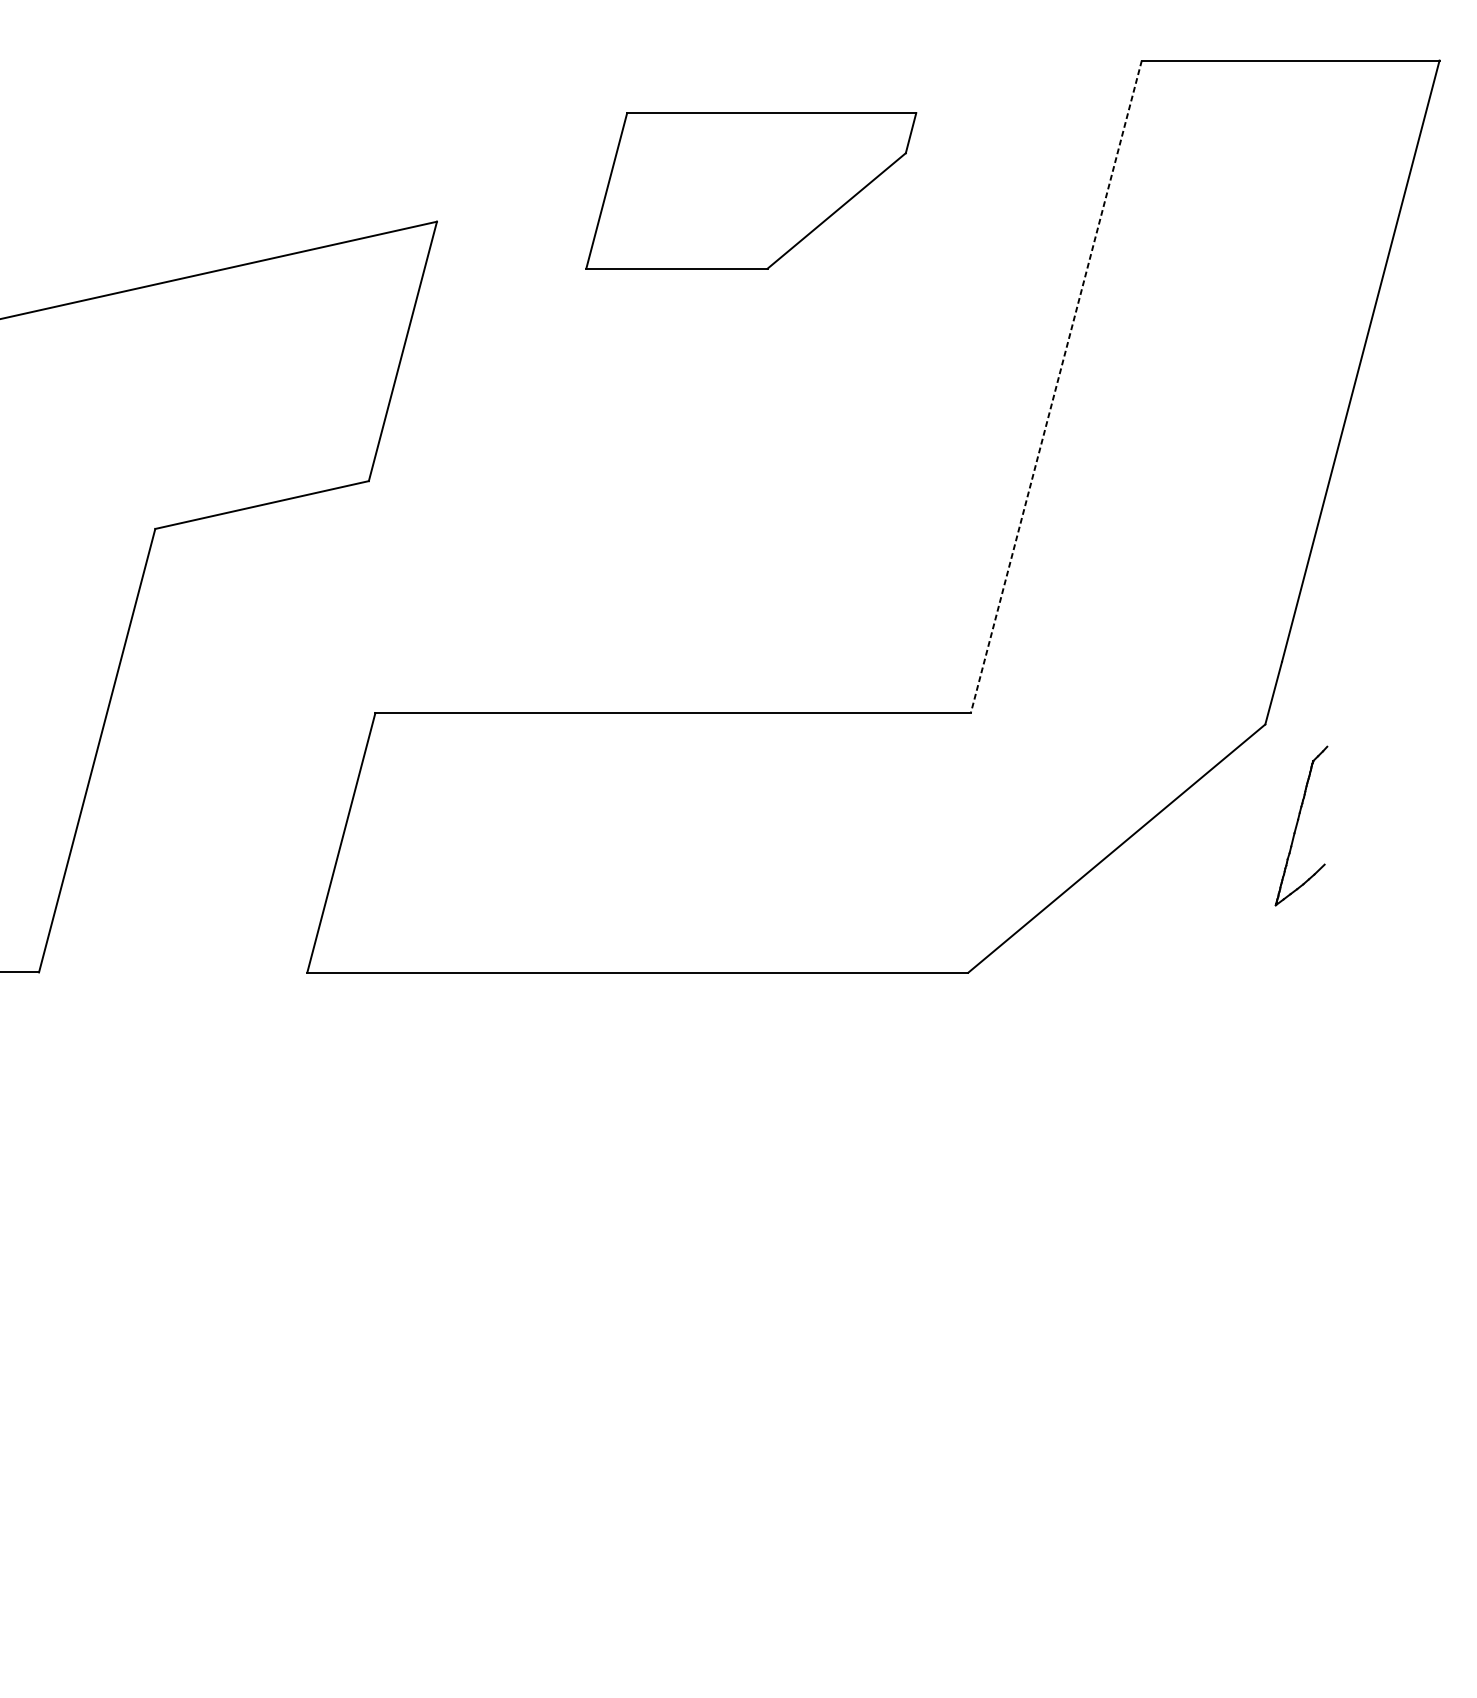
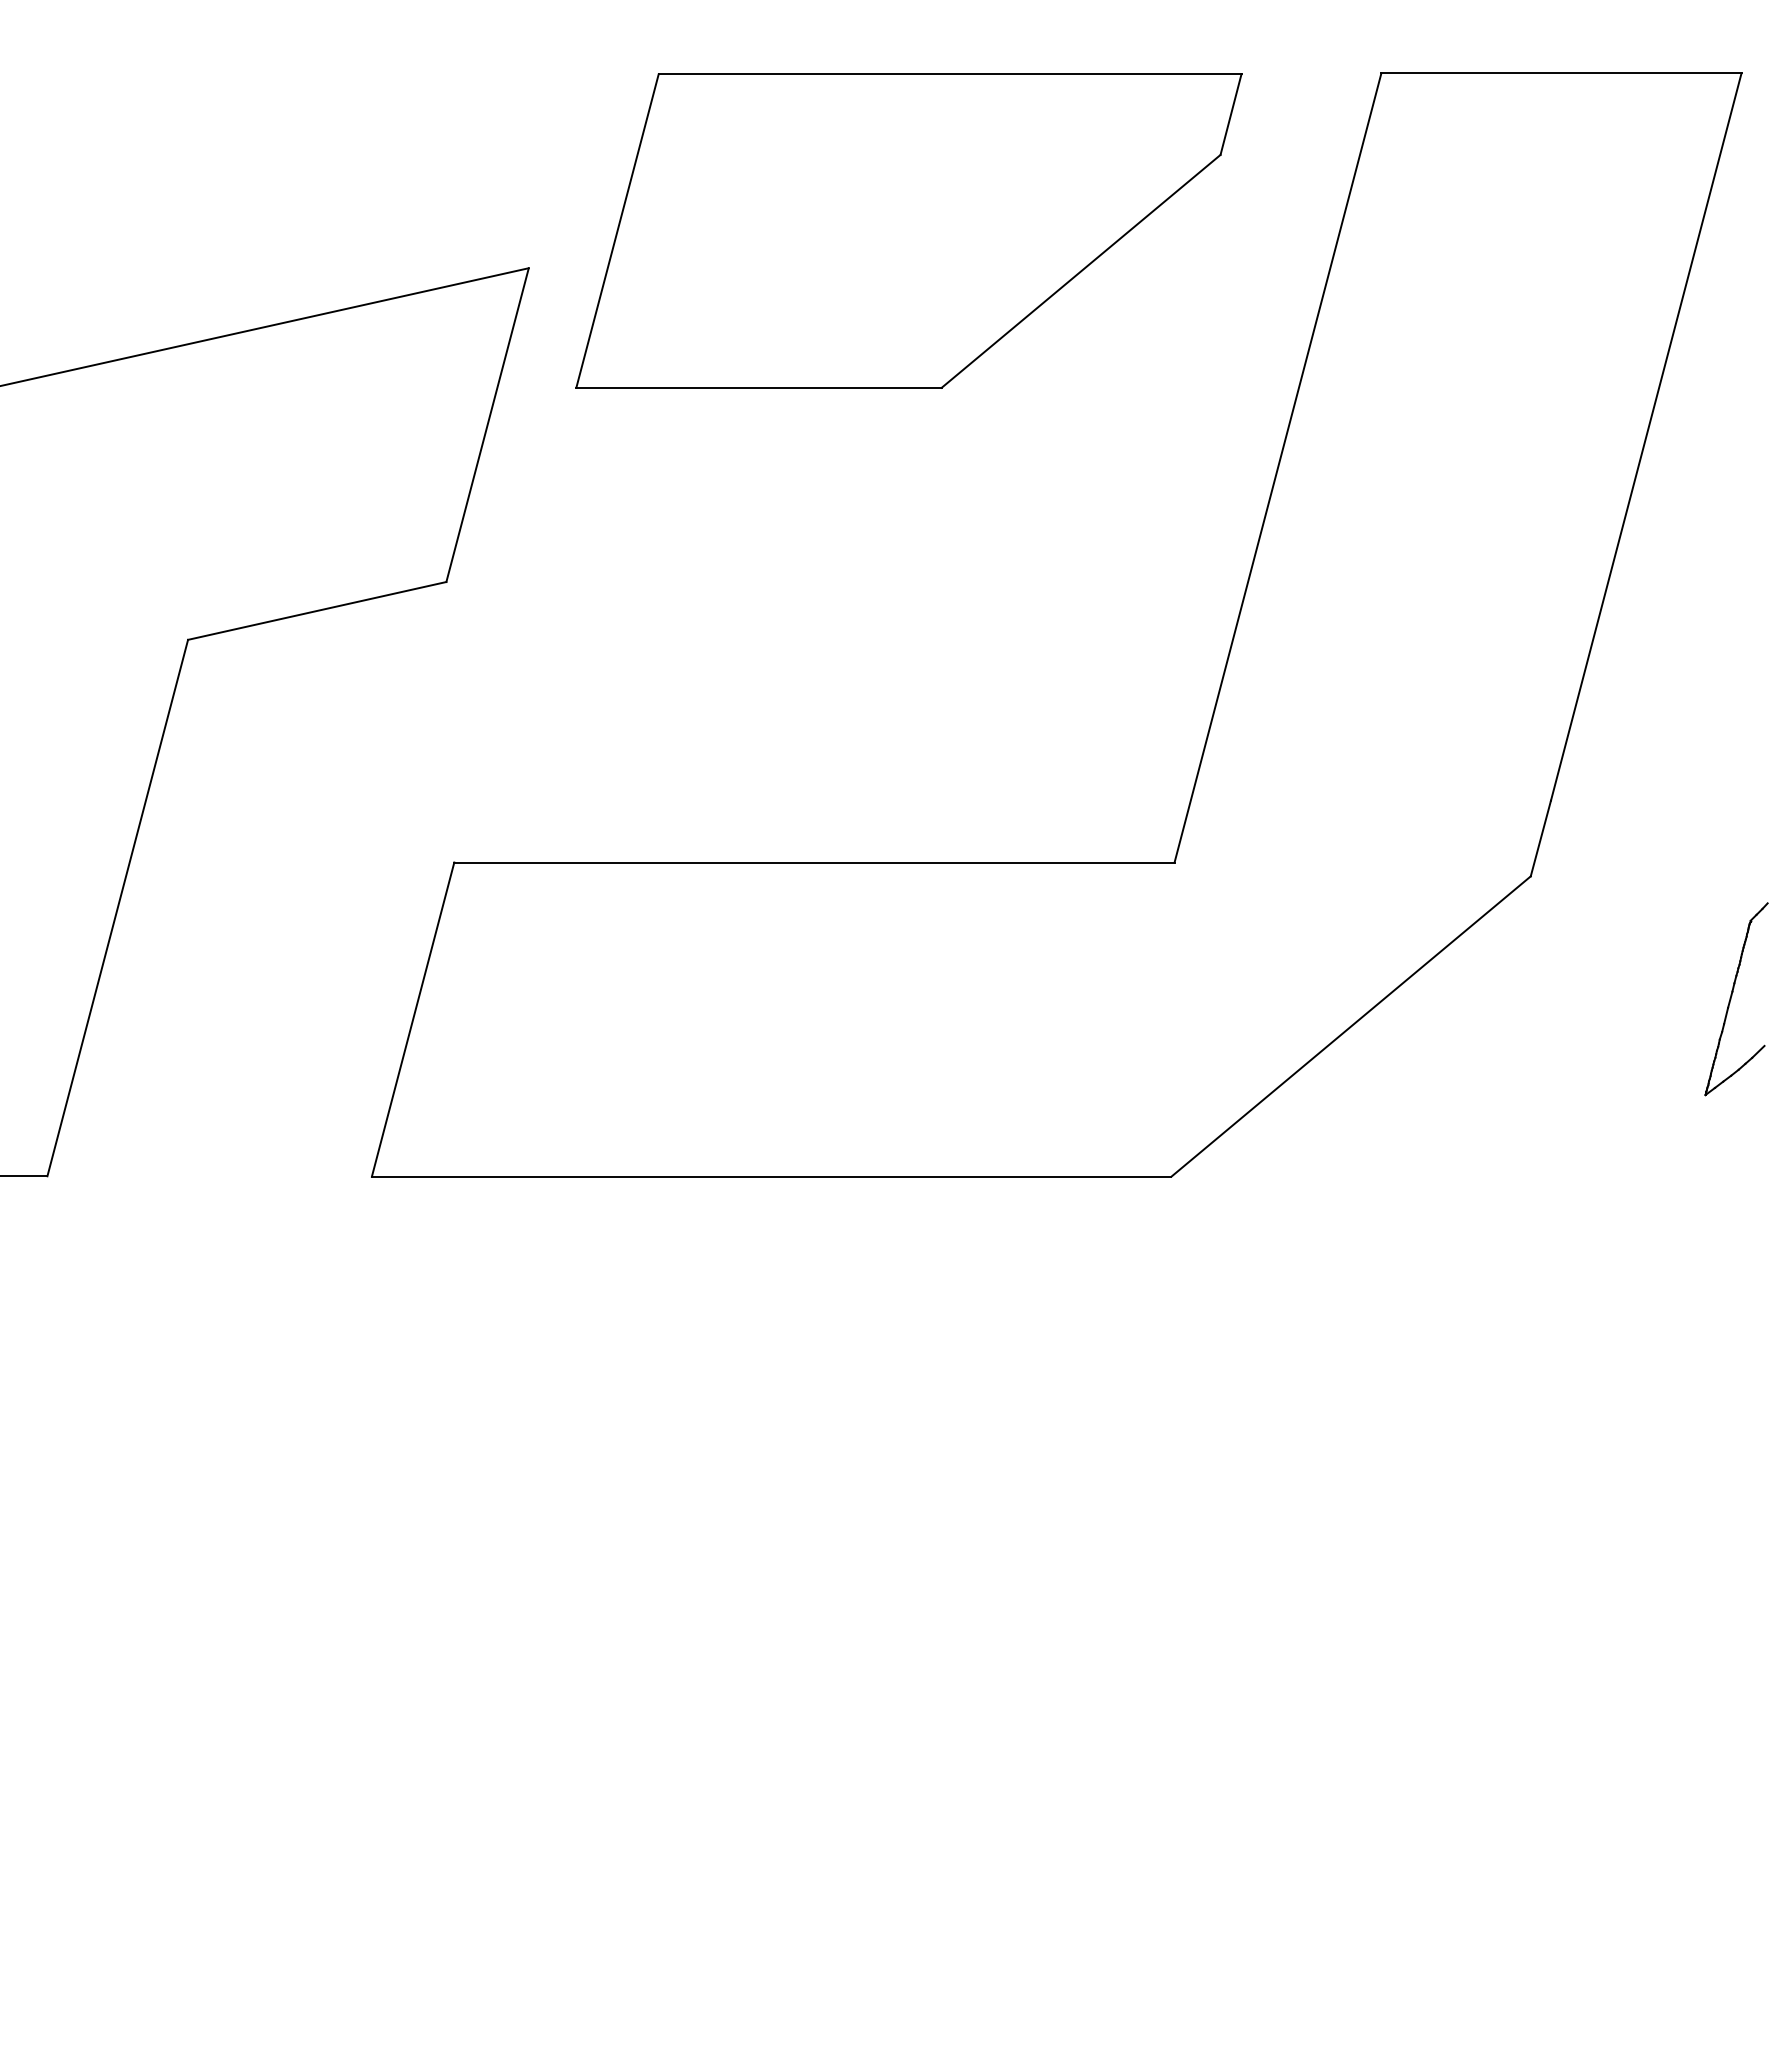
part: (750, 190) -> (908, 230), size x1.67
line: (1055, 386) -> (1277, 467), dashed -> solid
part: (1301, 826) -> (1736, 999), moved

